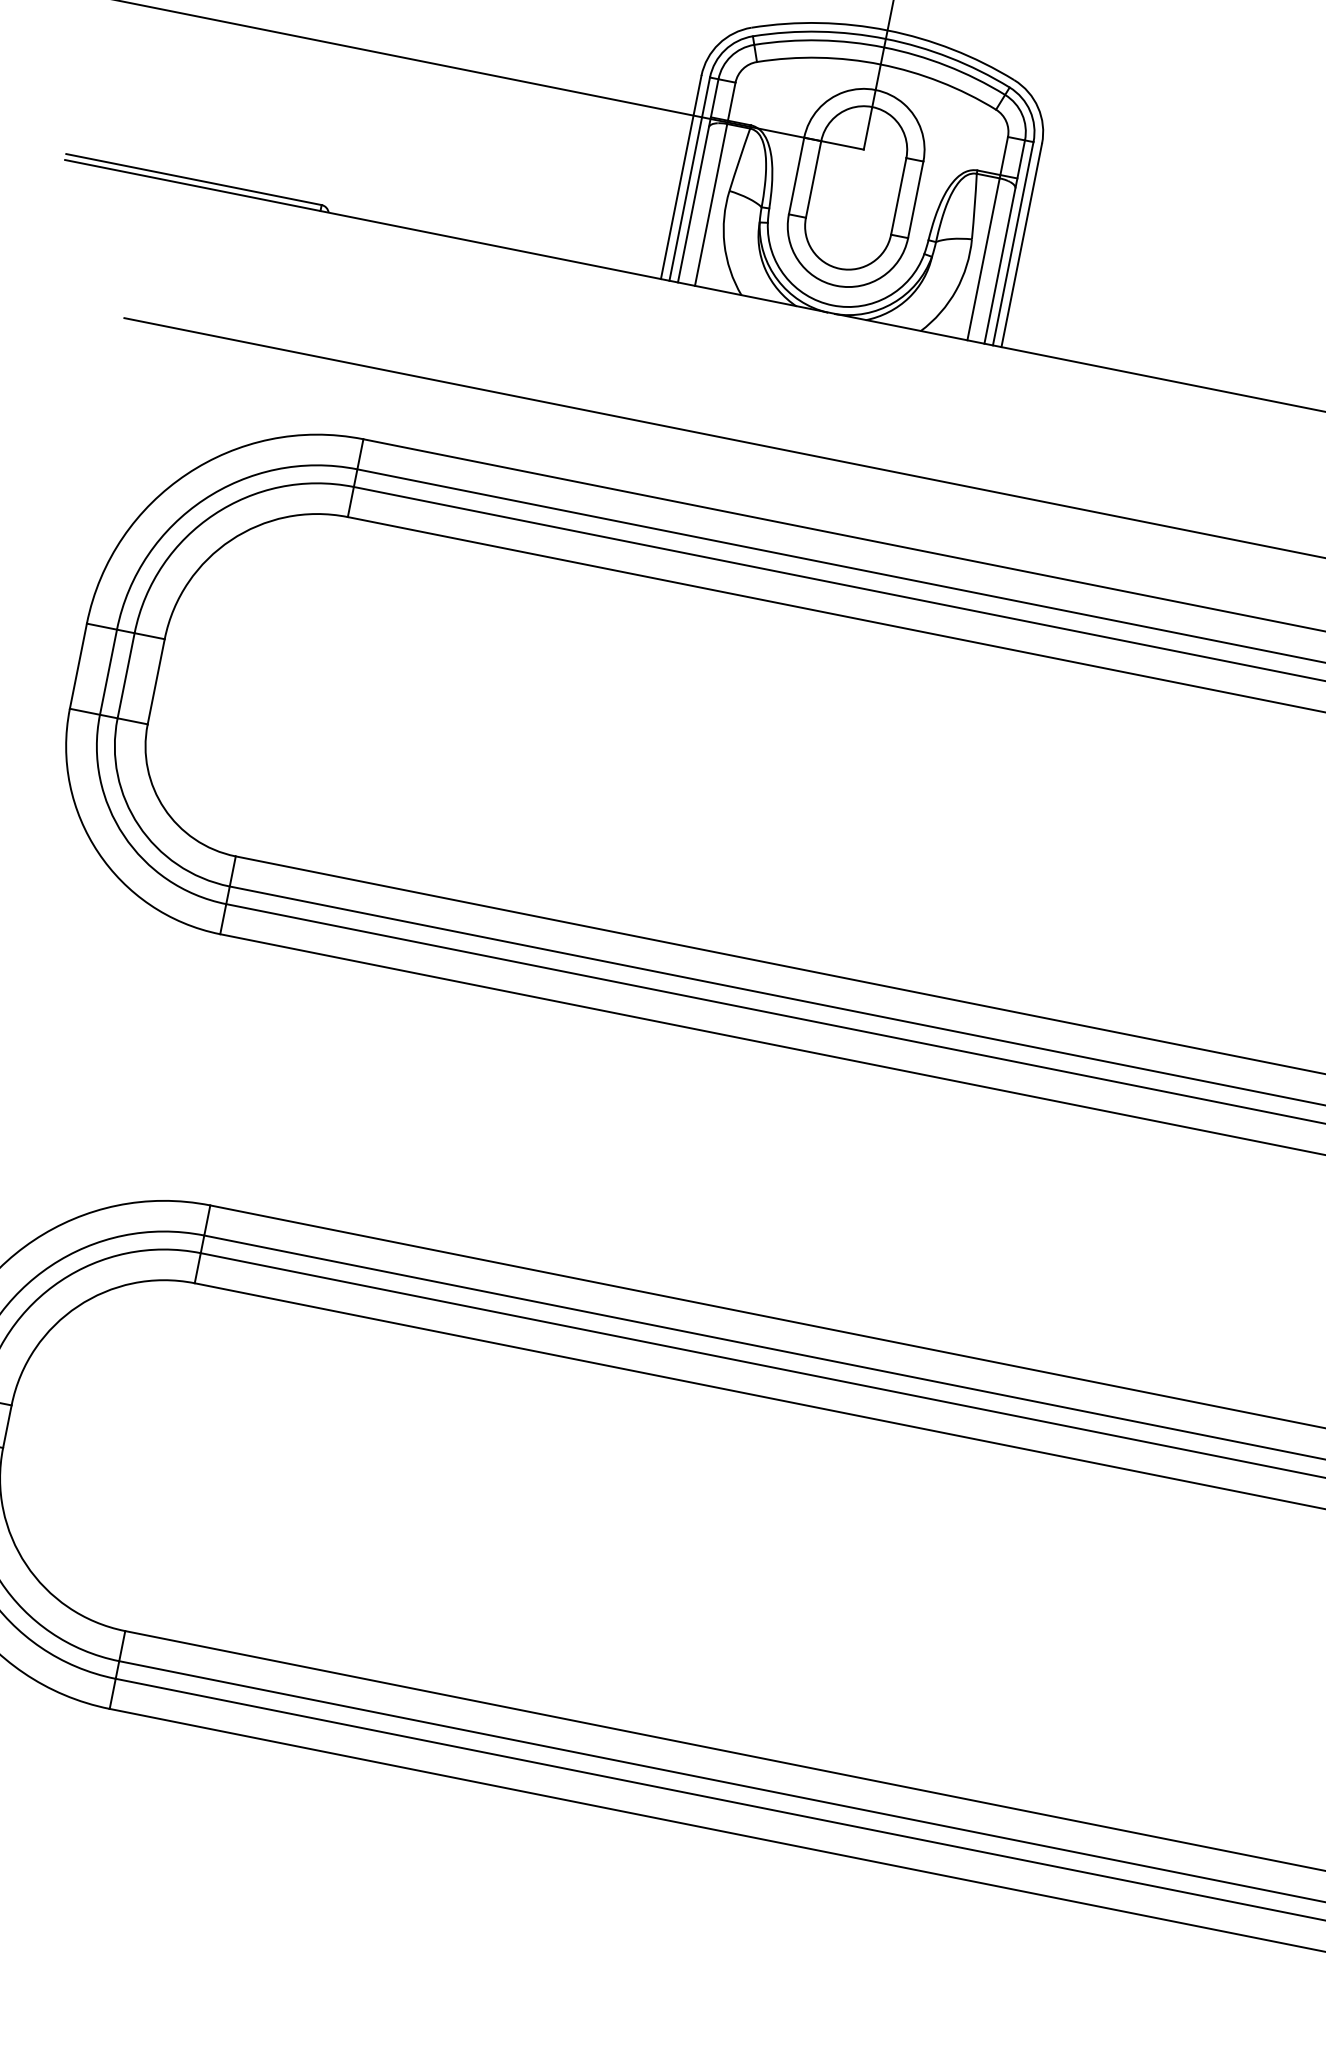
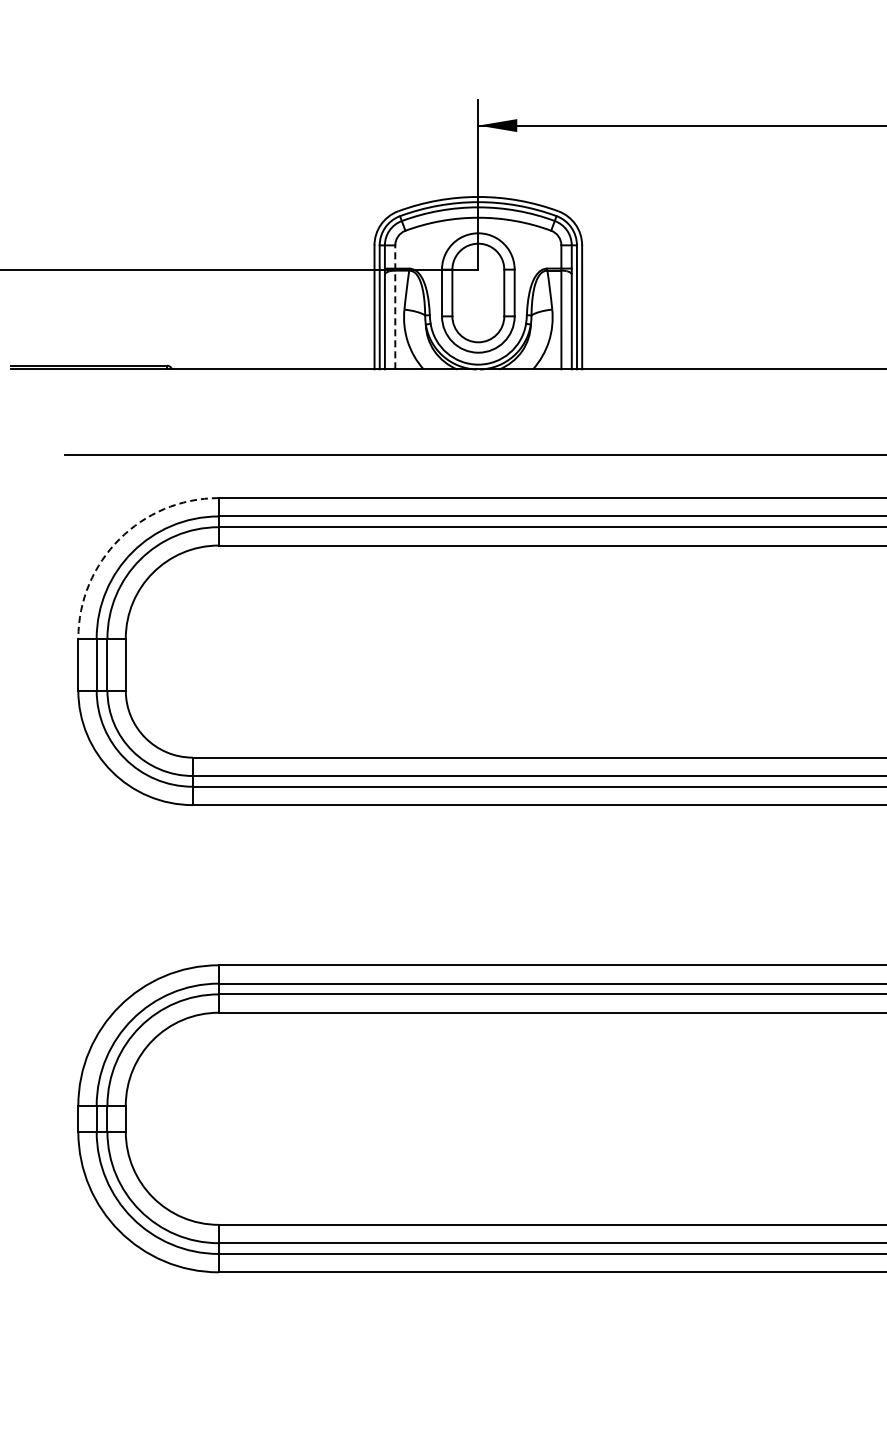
line: (715, 184) -> (395, 307), solid -> dashed
arc: (186, 474) -> (119, 539), solid -> dashed

